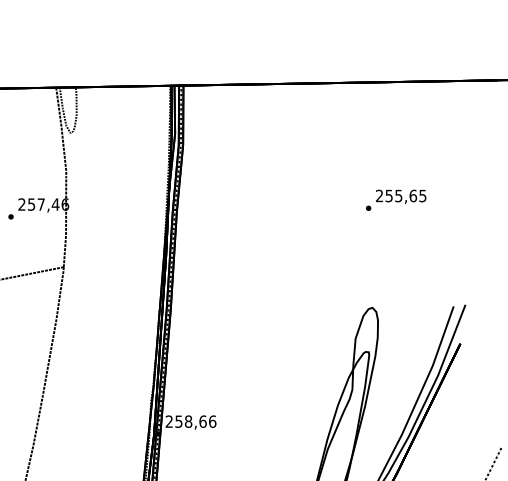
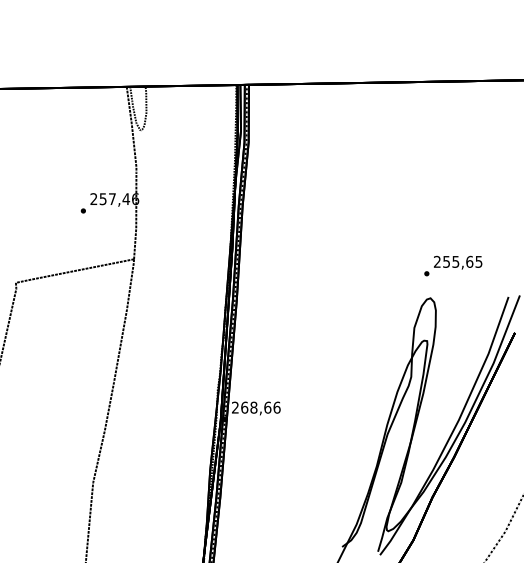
text: (396, 199) -> (453, 265), moved
text: (178, 421) -> (244, 407), 258,66 -> 268,66

